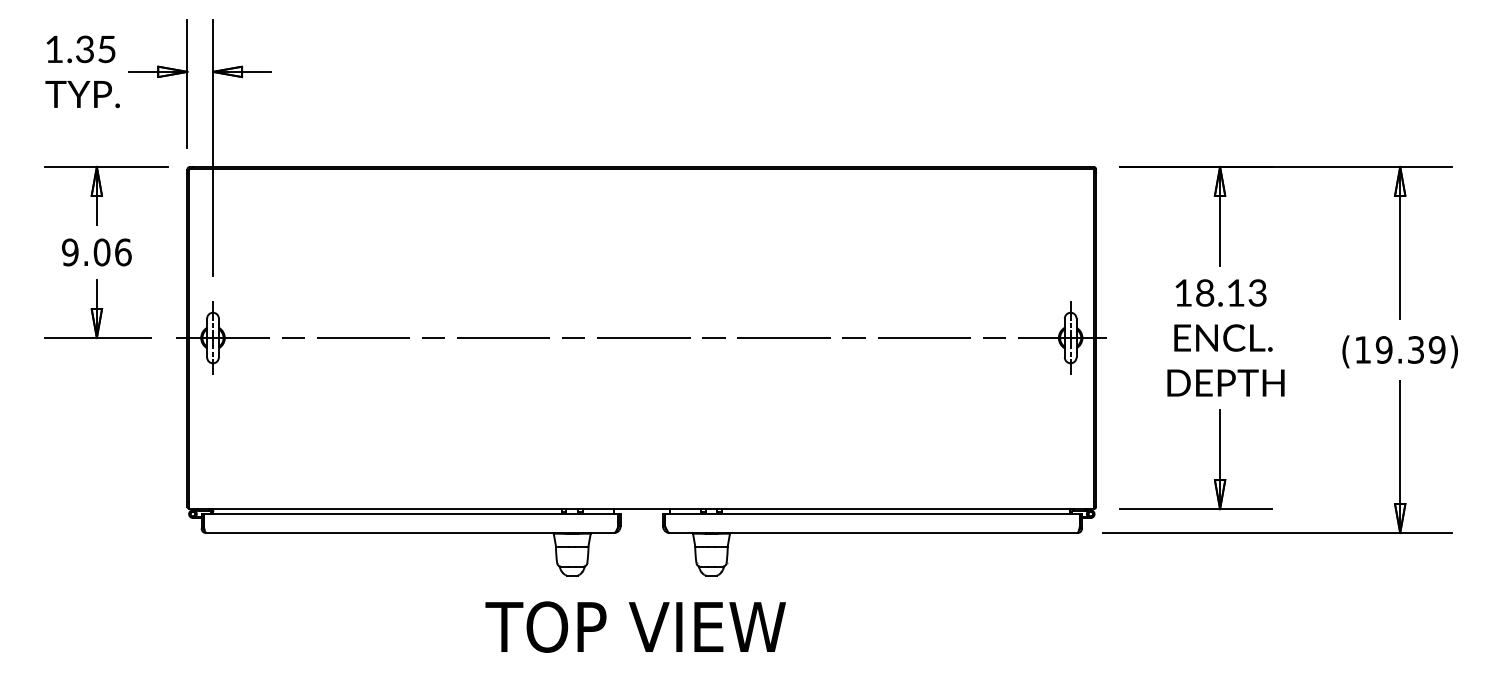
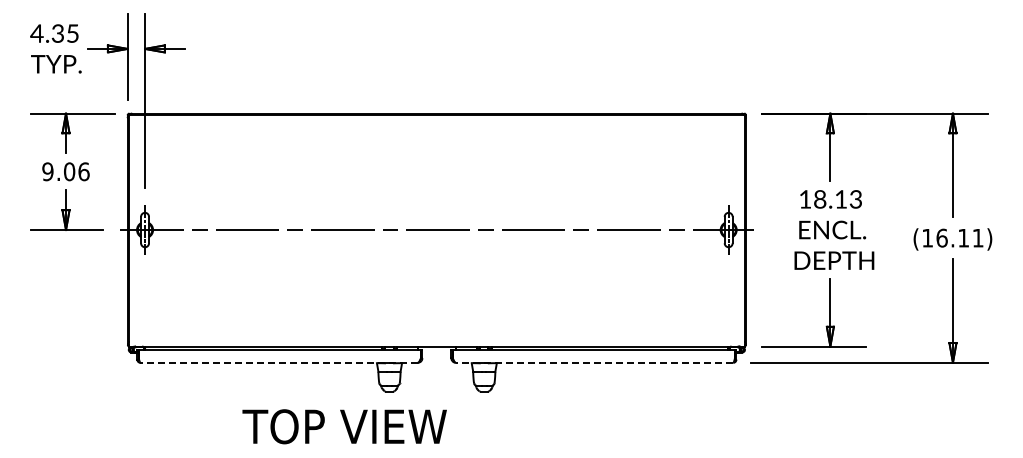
text: (53, 49) -> (36, 33), 1.35 -> 4.35
text: (1409, 348) -> (959, 237), (19.39) -> (16.11)
line: (410, 532) -> (279, 362), solid -> dashed
line: (873, 532) -> (594, 362), solid -> dashed
text: (635, 626) -> (344, 426), moved

